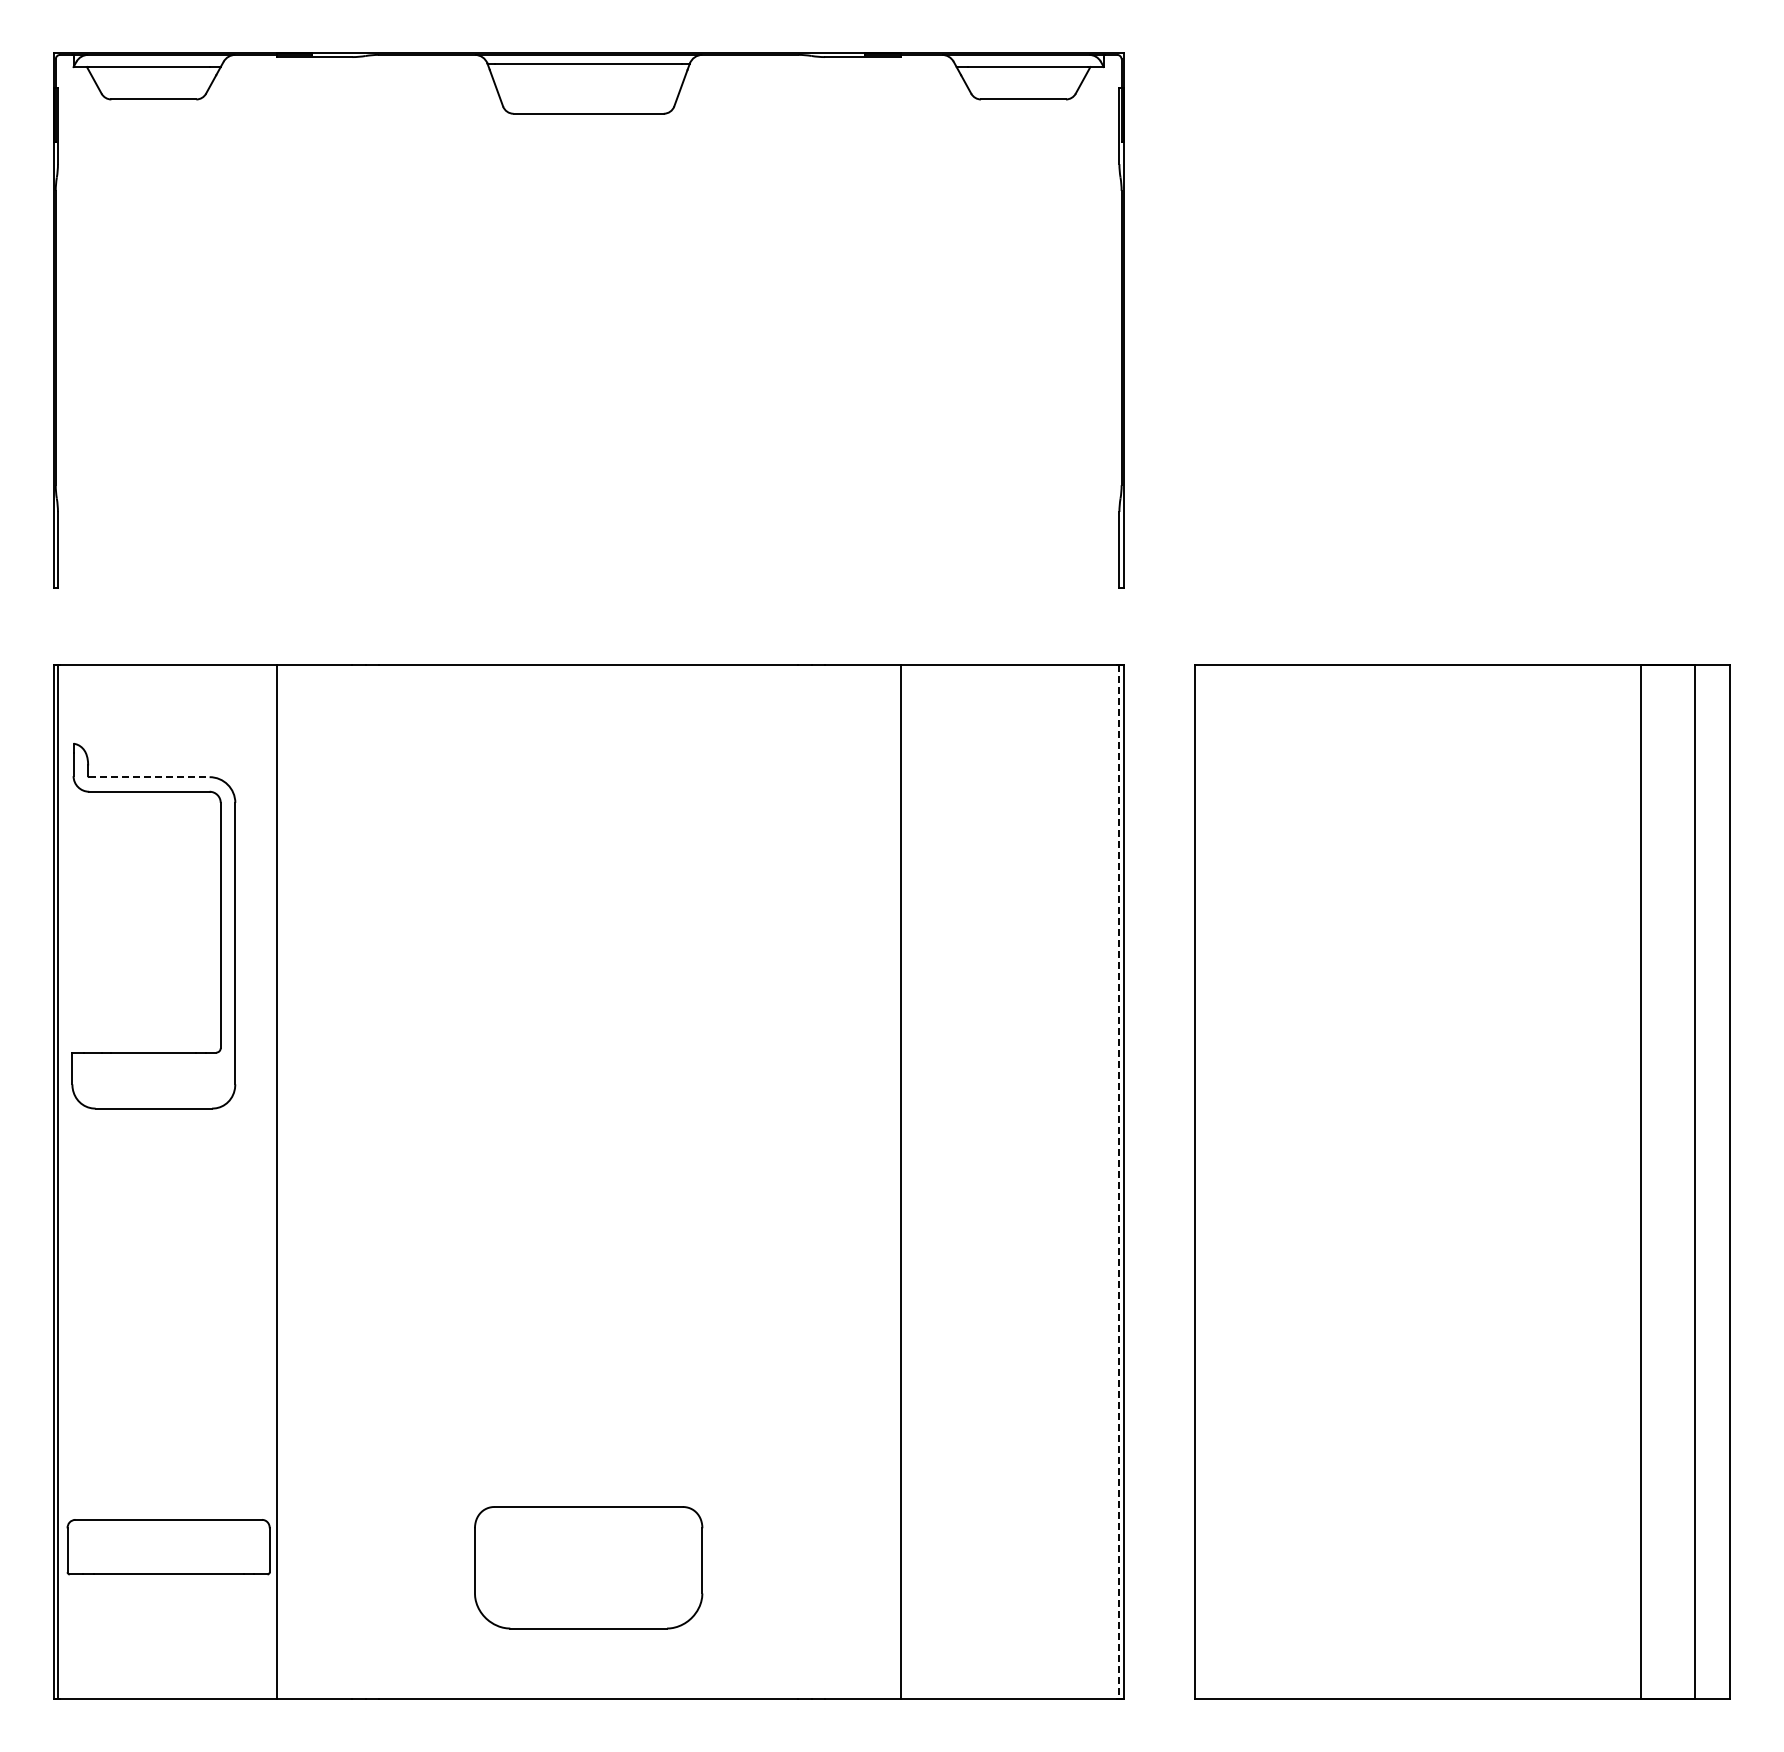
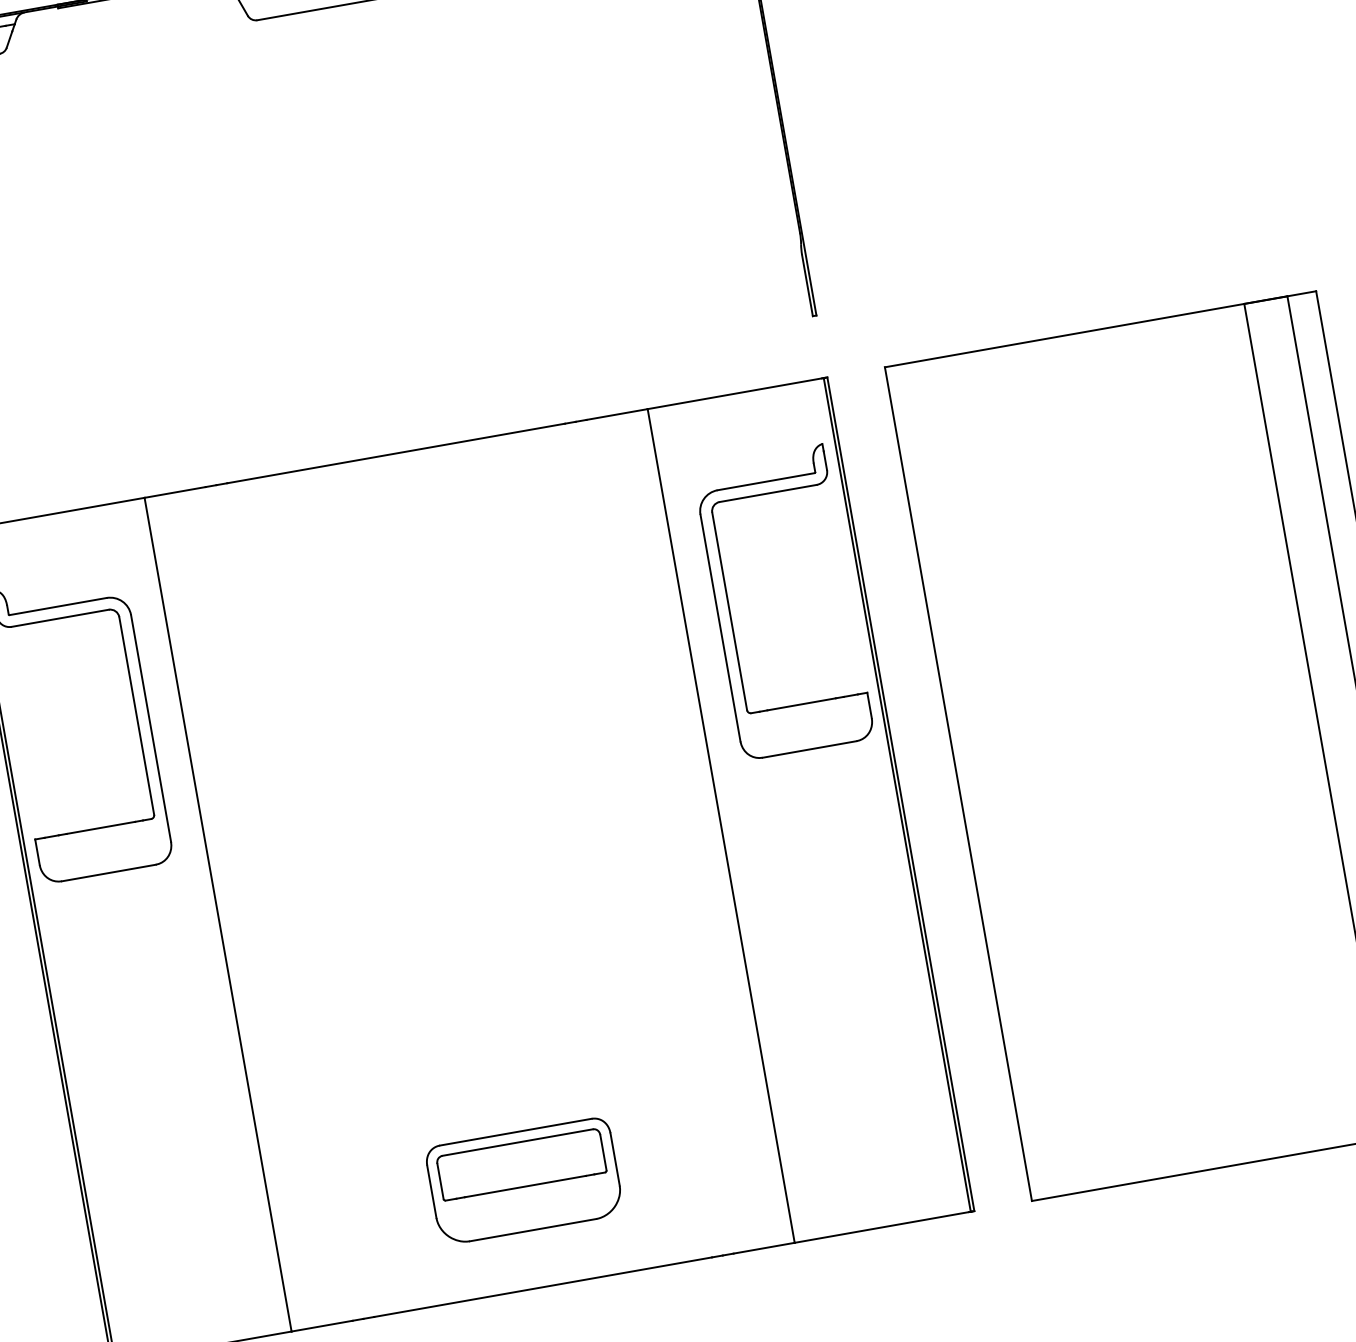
line: (149, 777) -> (58, 606), dashed -> solid
part: (957, 925) -> (730, 611), added
line: (1119, 1182) -> (897, 795), dashed -> solid
part: (168, 1547) -> (521, 1164), moved

